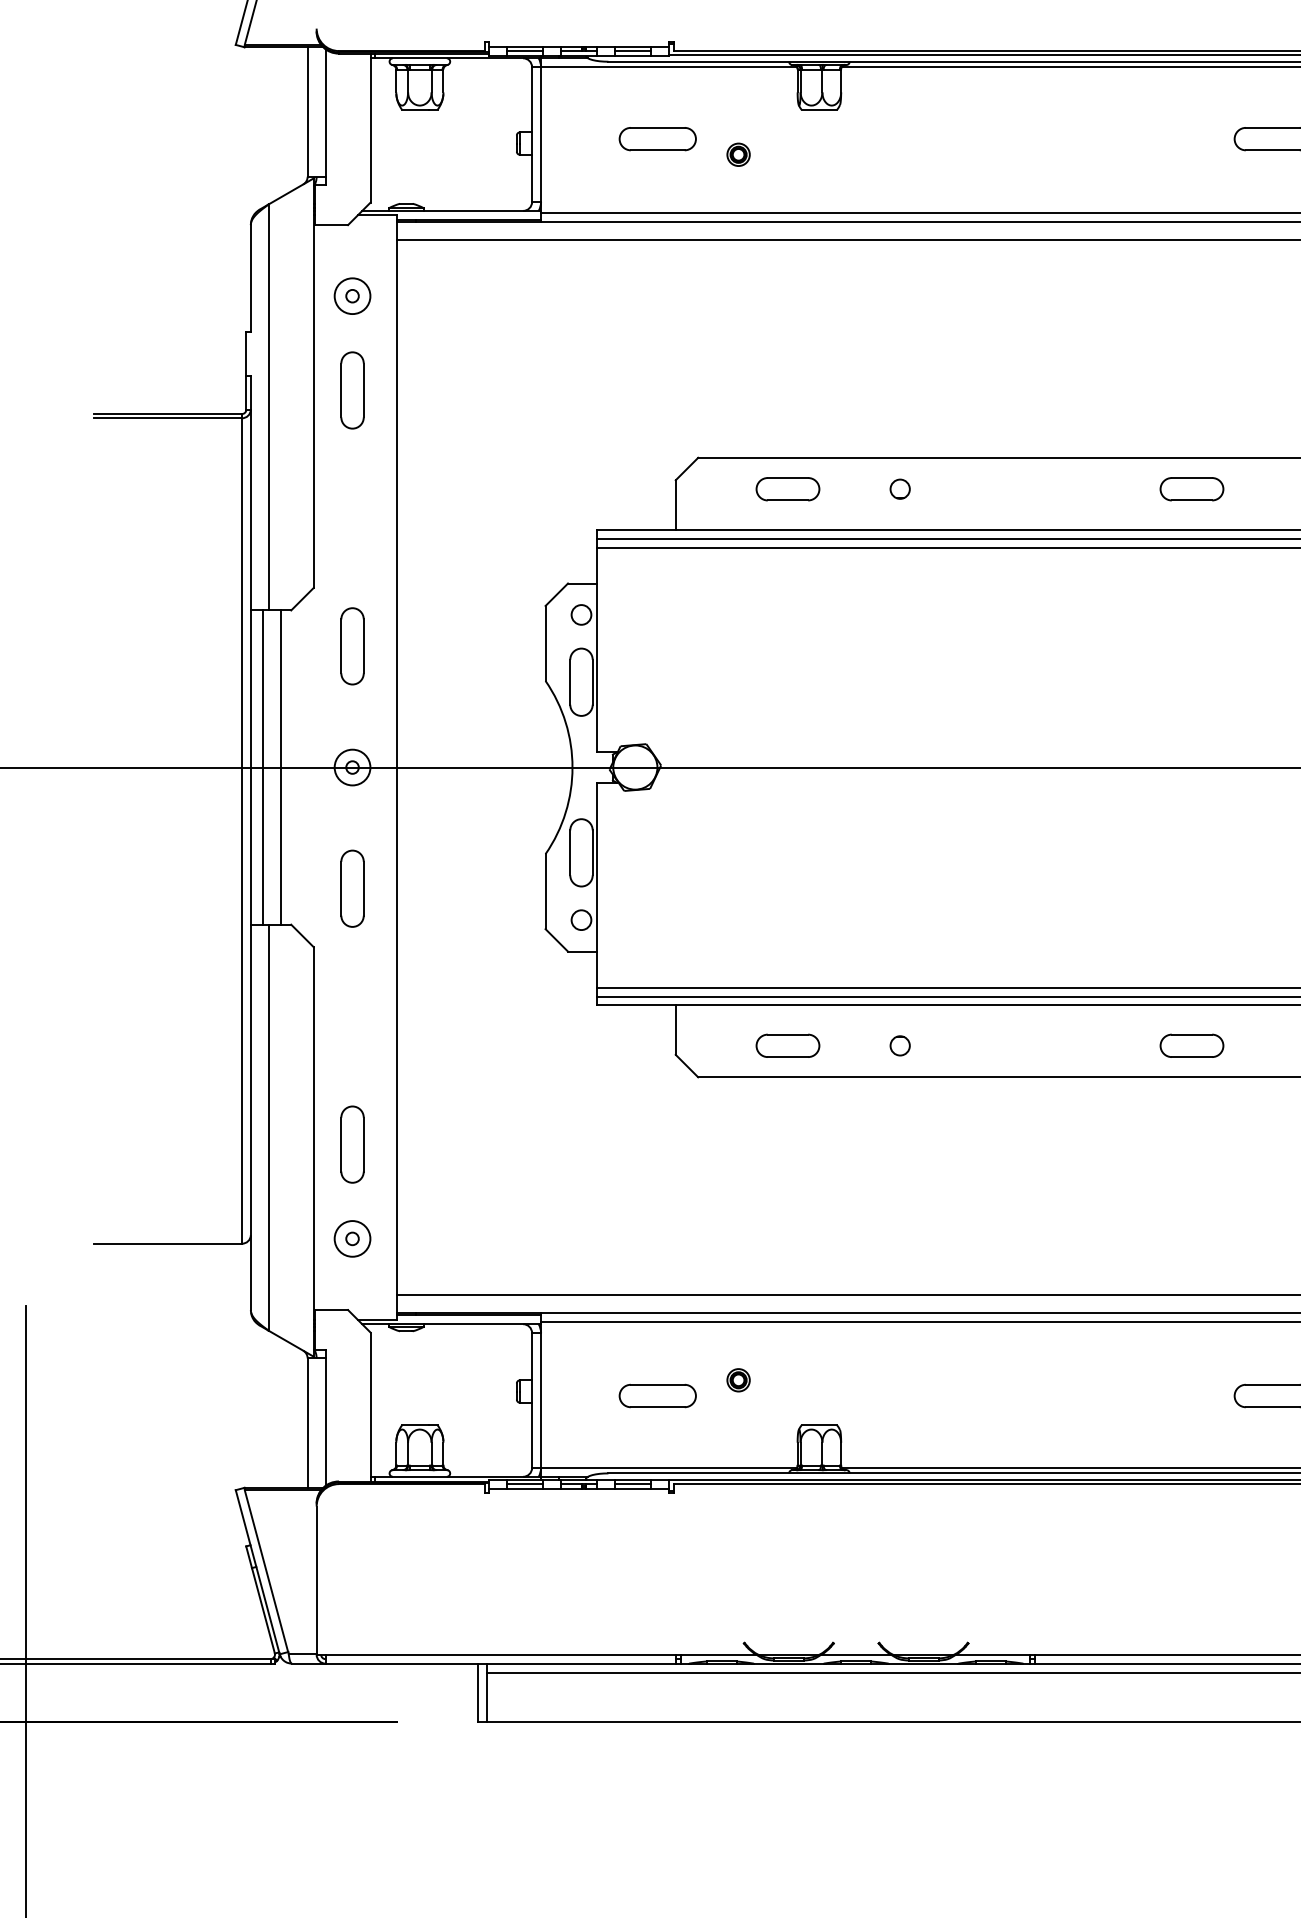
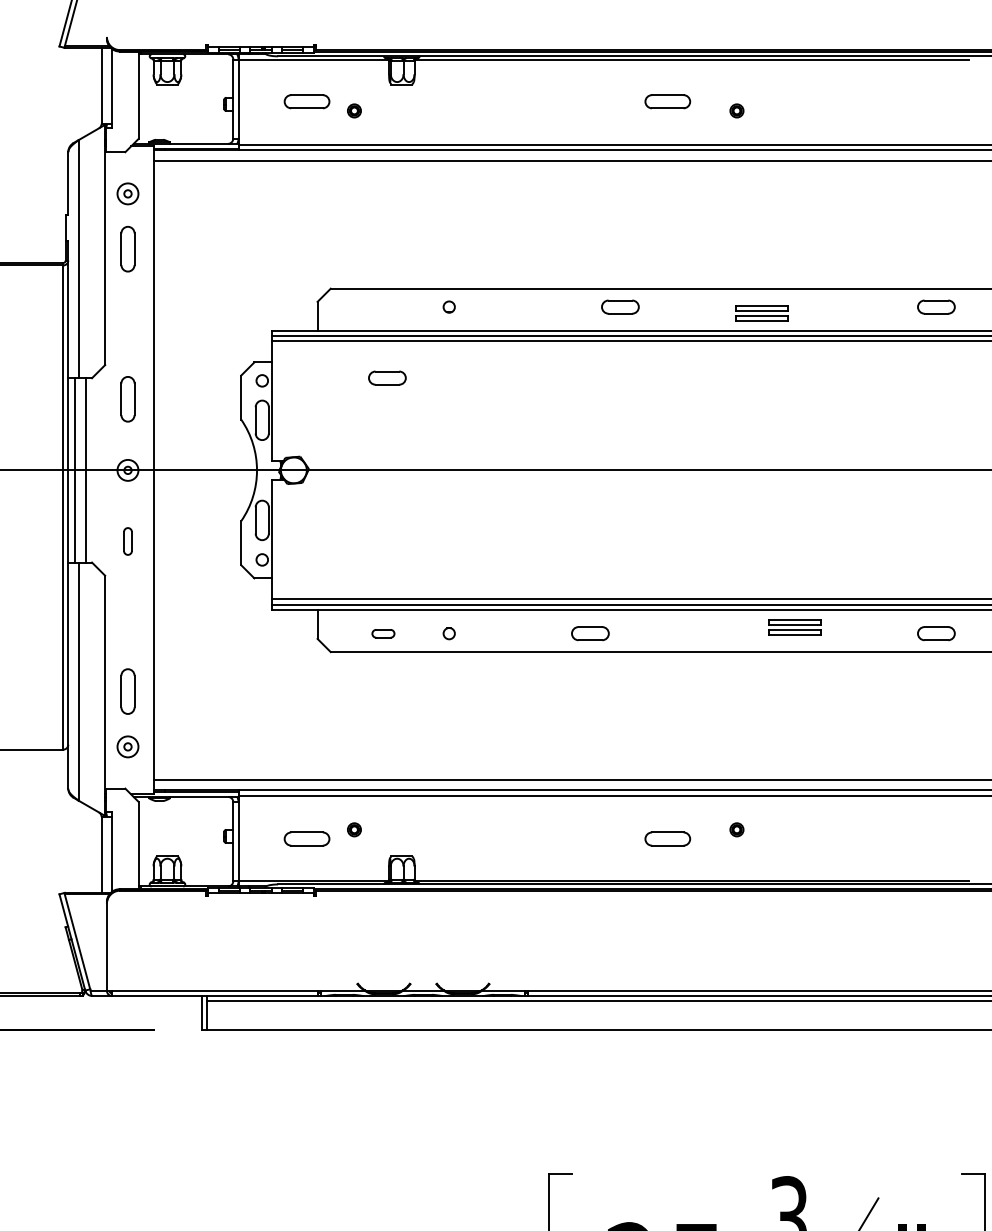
part: (788, 488) -> (387, 377), moved
part: (351, 888) -> (127, 541), size x0.6
part: (788, 1045) -> (383, 633), size x0.6
part: (1192, 1045) -> (590, 633), moved

